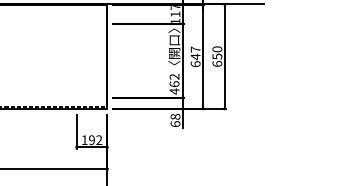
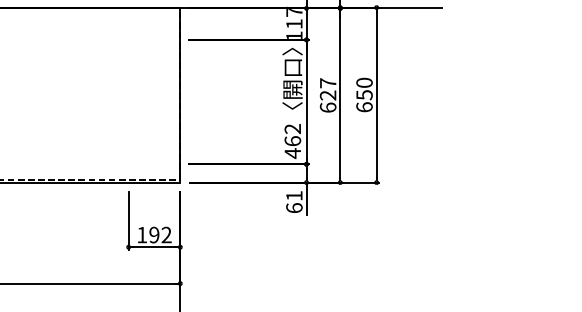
text: (195, 56) -> (327, 94), 647 -> 627
text: (175, 116) -> (294, 195), 68 -> 61

